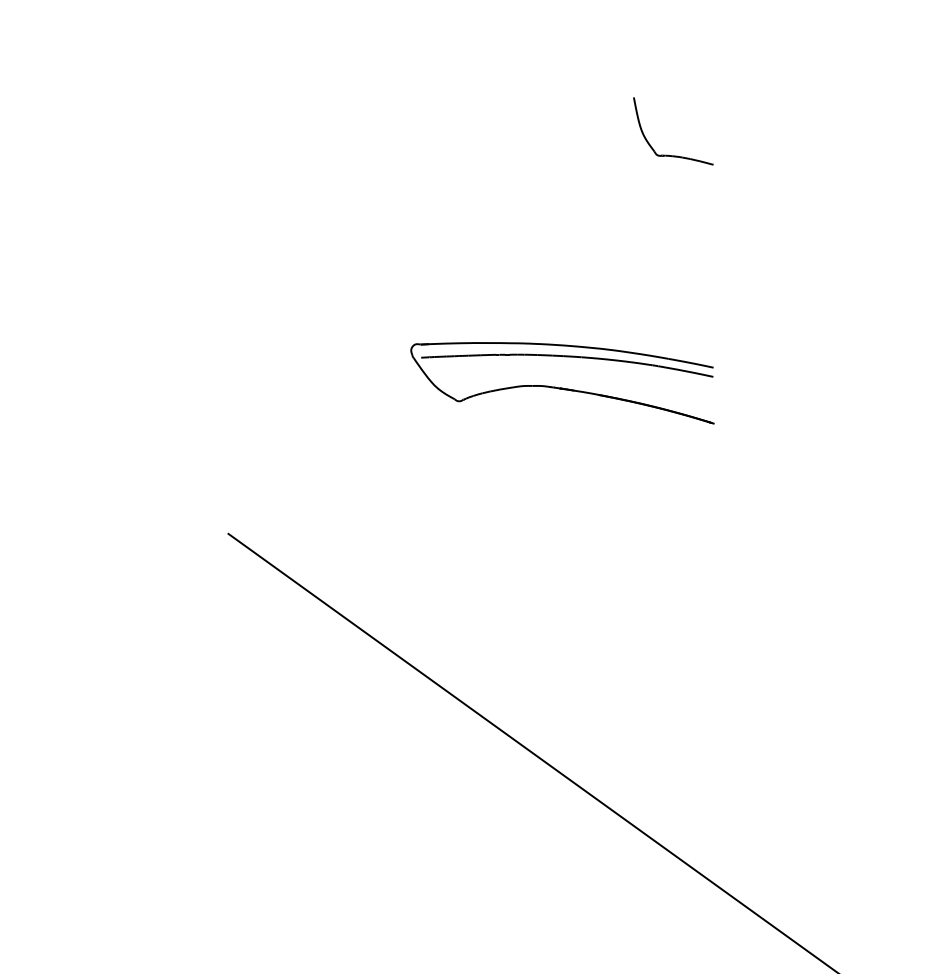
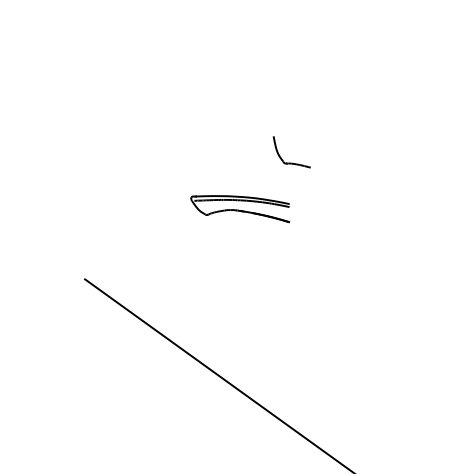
part: (672, 153) -> (291, 162), moved
part: (562, 381) -> (240, 208), size x0.7

